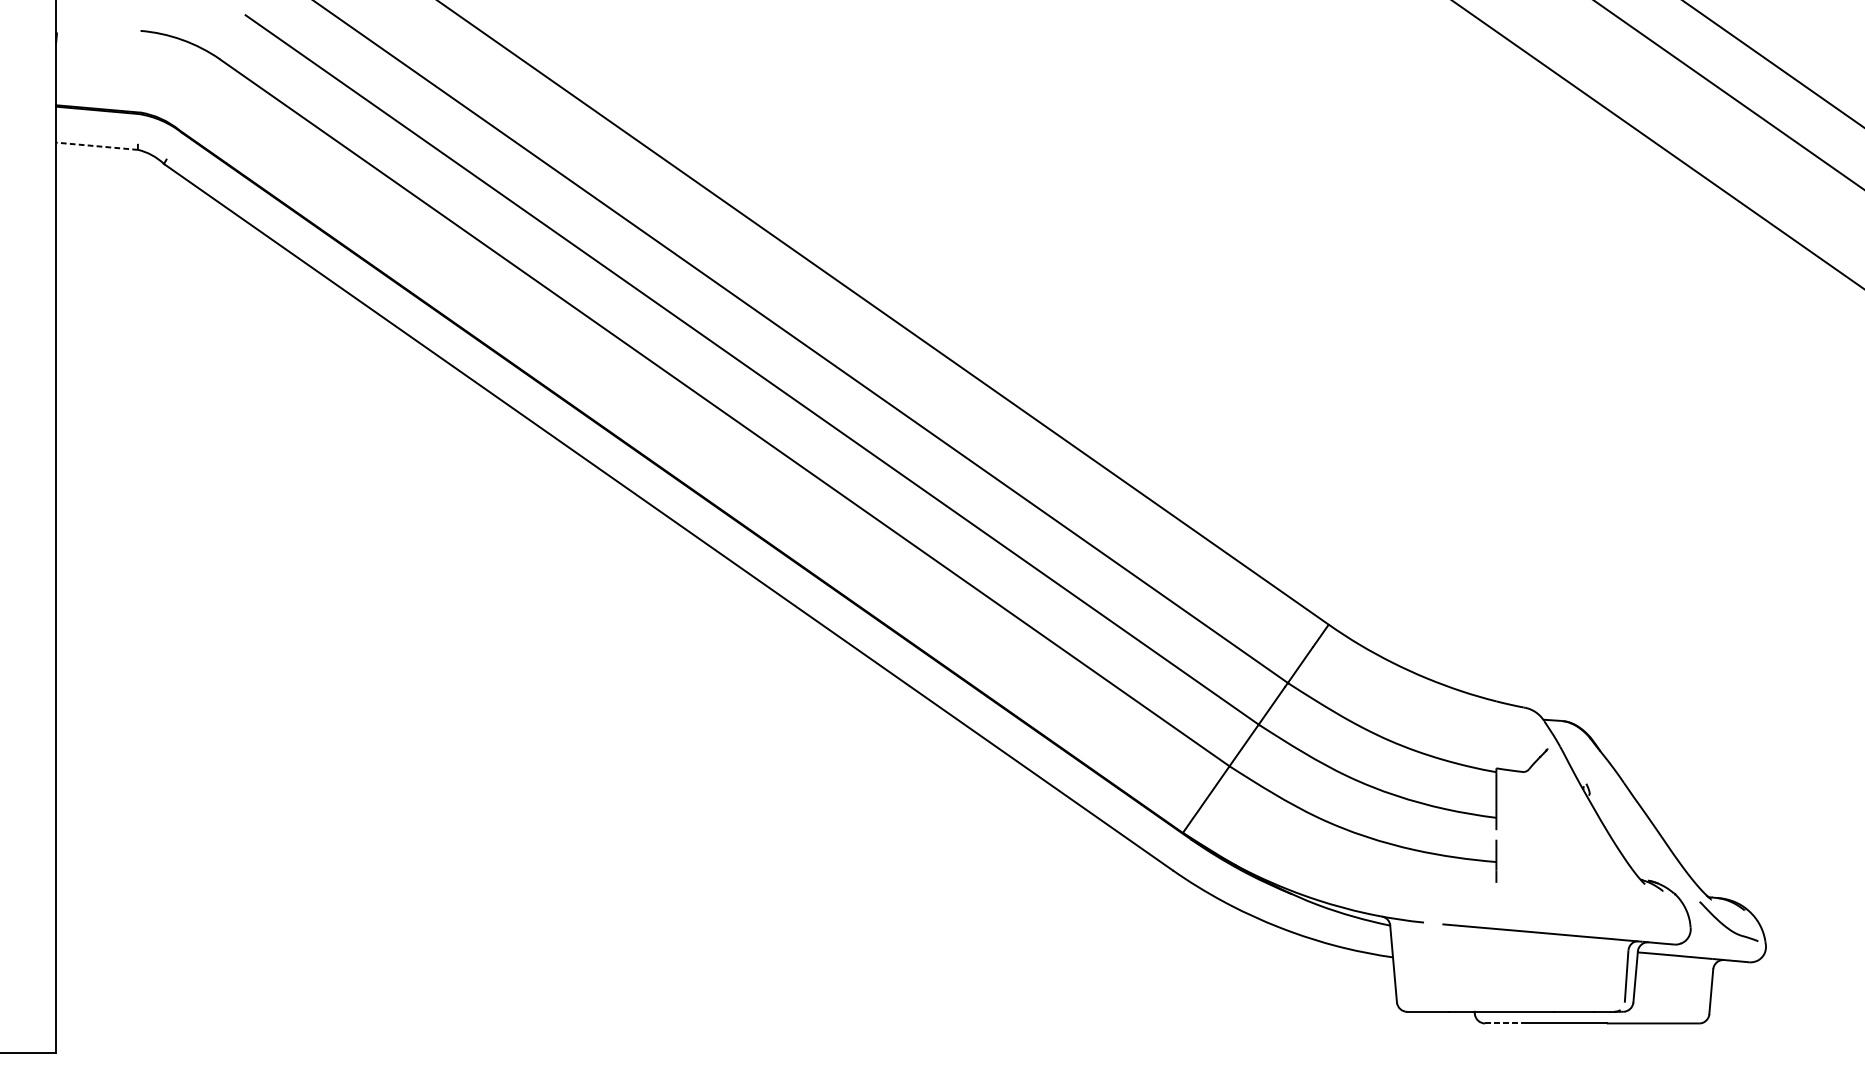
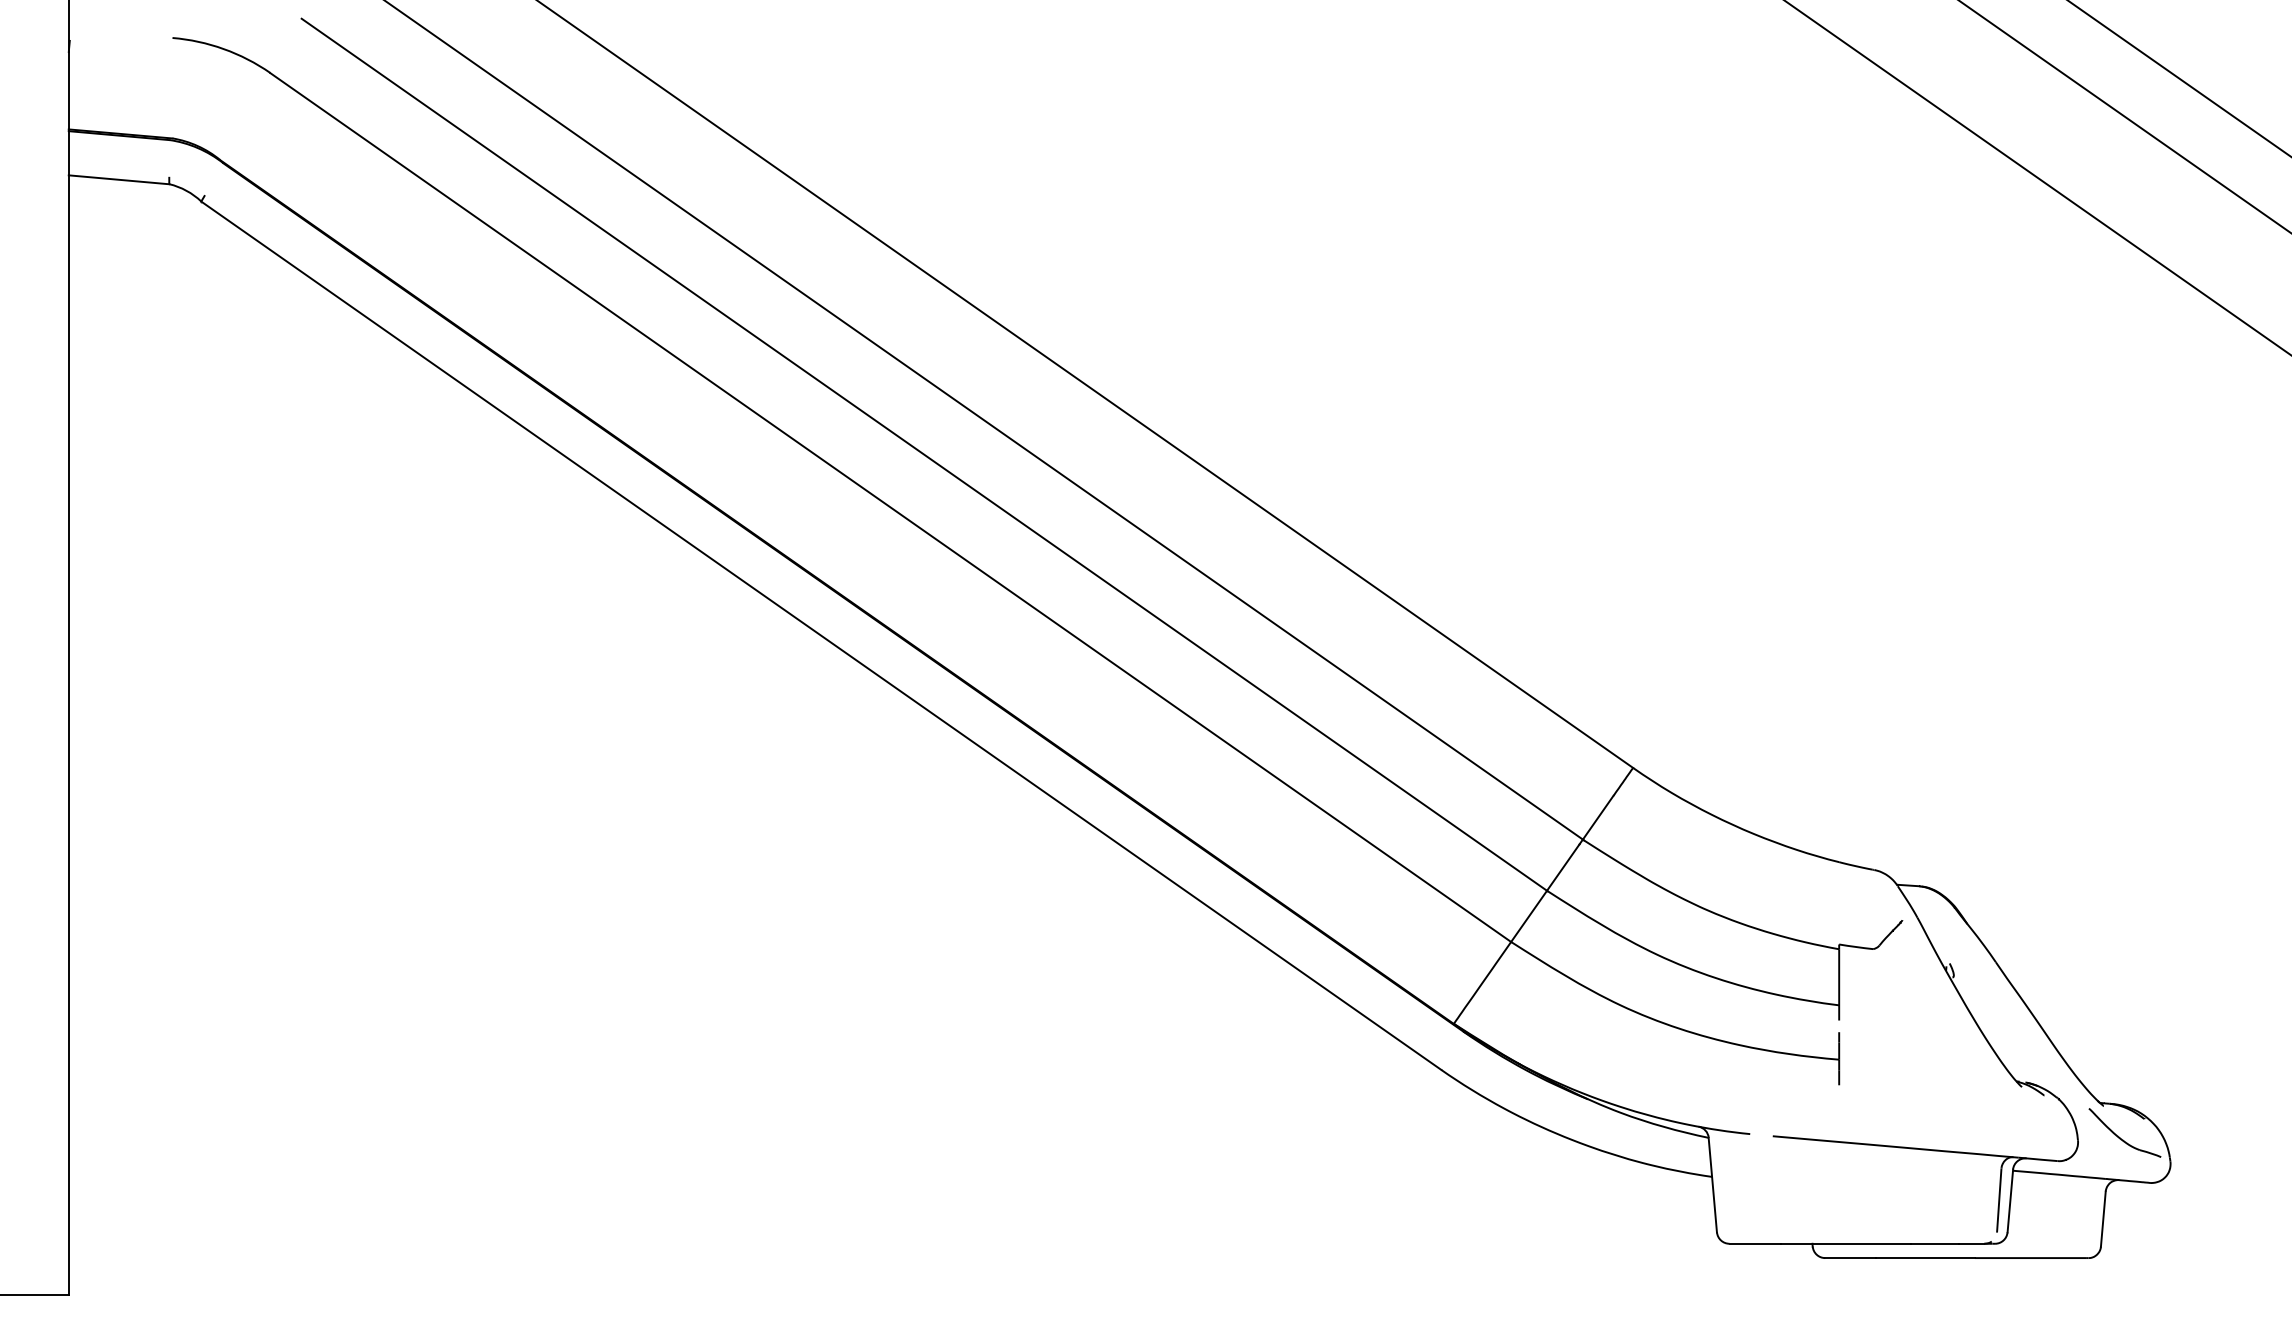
line: (96, 146) -> (118, 179), dashed -> solid
line: (1505, 1023) -> (1850, 1258), dashed -> solid

